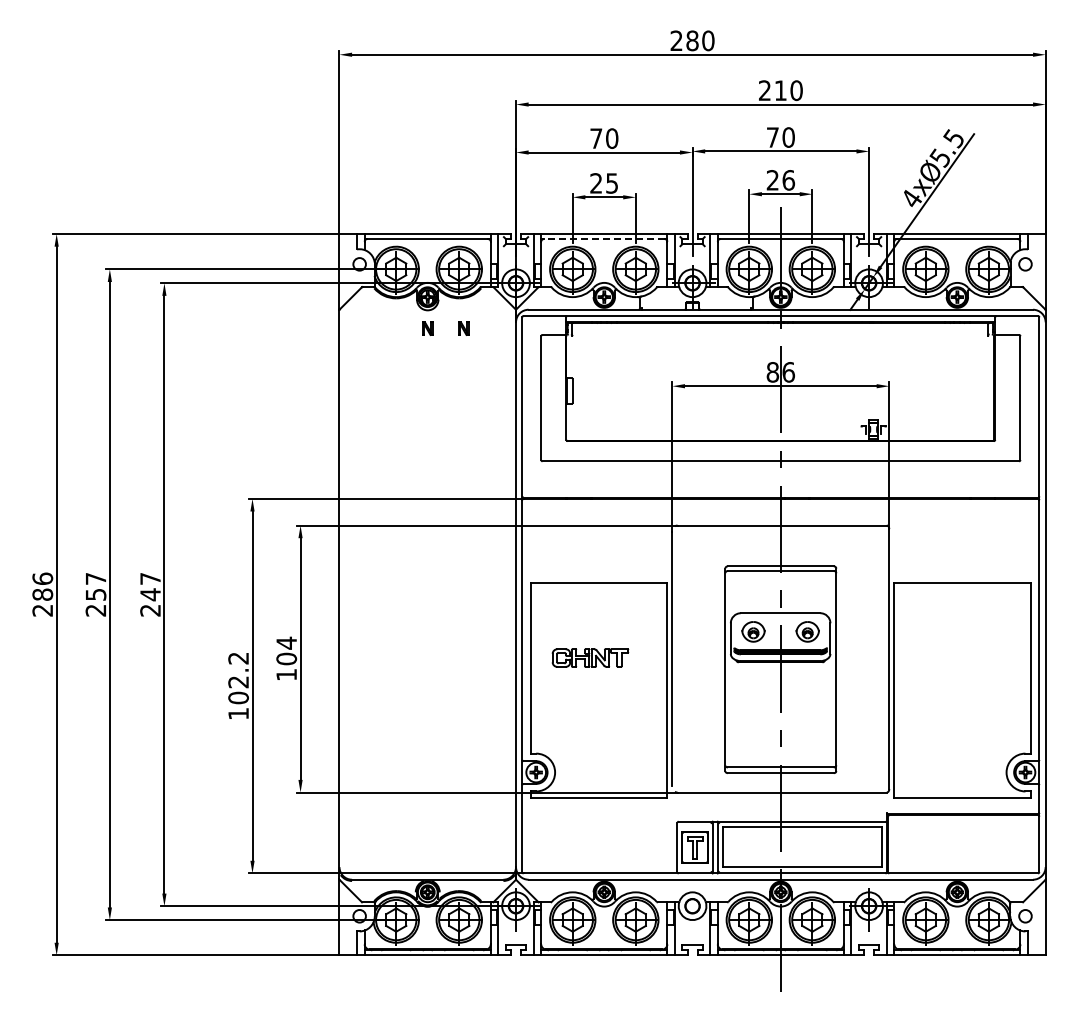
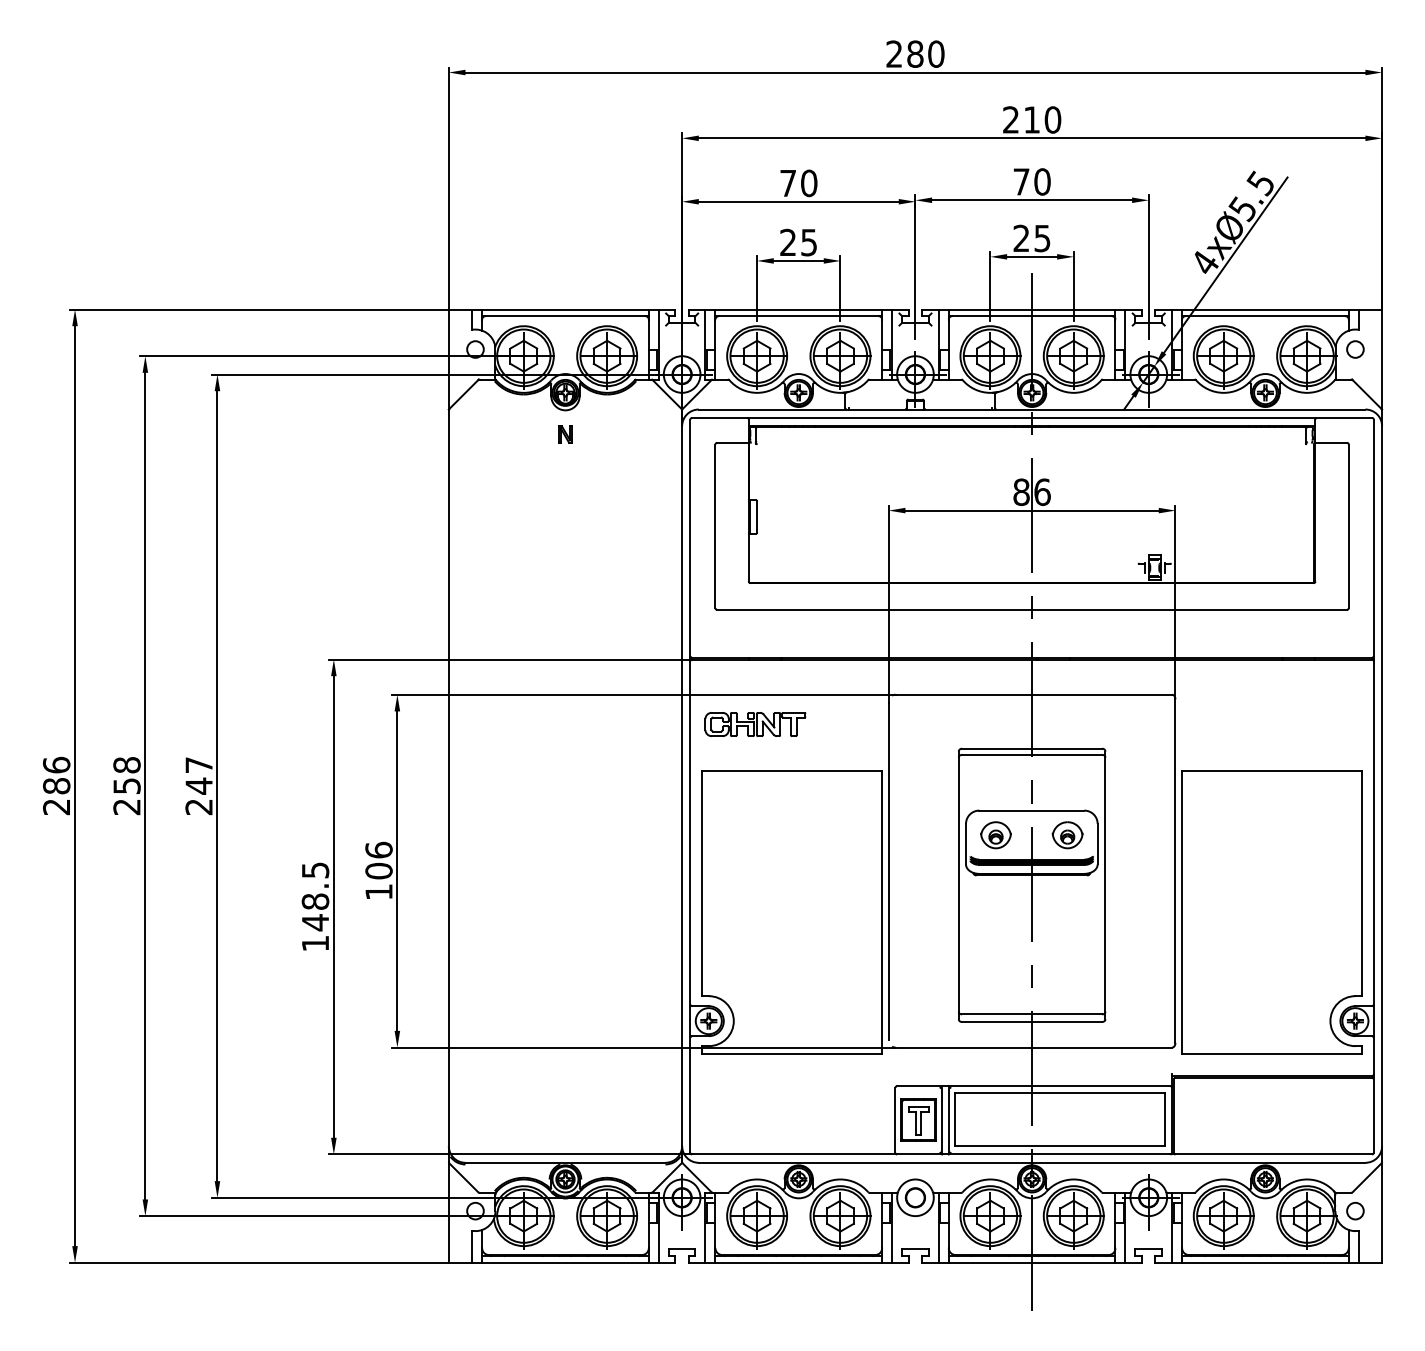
text: (788, 180) -> (1042, 238), 26 -> 25
line: (604, 239) -> (799, 316), dashed -> solid
part: (463, 328) -> (612, 434), removed
text: (95, 578) -> (126, 764), 257 -> 258
text: (286, 642) -> (378, 849), 104 -> 106
part: (590, 657) -> (755, 723), moved
text: (238, 678) -> (315, 896), 102.2 -> 148.5

